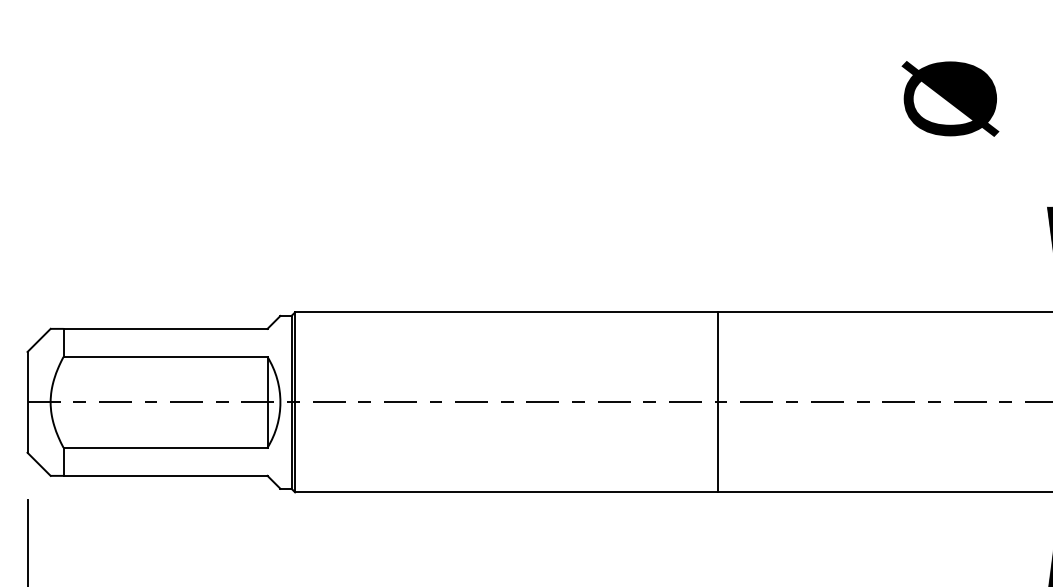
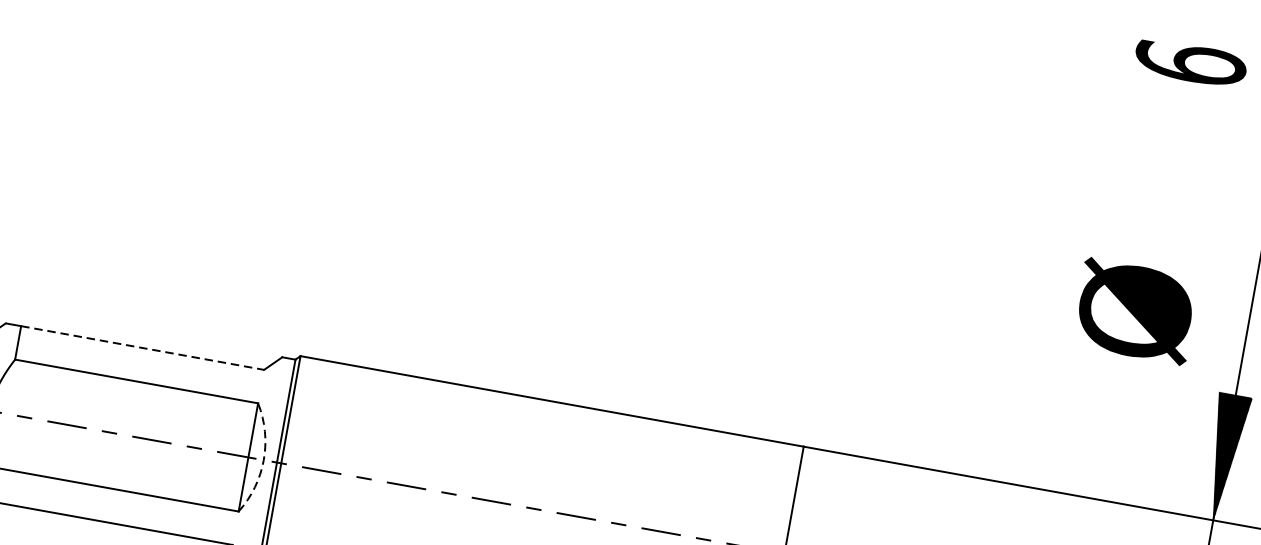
text: (950, 98) -> (1135, 310), moved
line: (165, 328) -> (142, 347), solid -> dashed
arc: (280, 402) -> (263, 460), solid -> dashed

